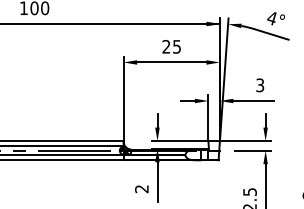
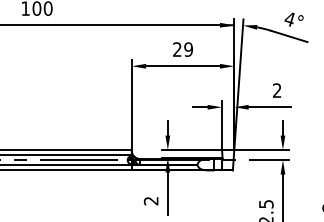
text: (176, 46) -> (188, 49), 25 -> 29
text: (260, 85) -> (277, 90), 3 -> 2

